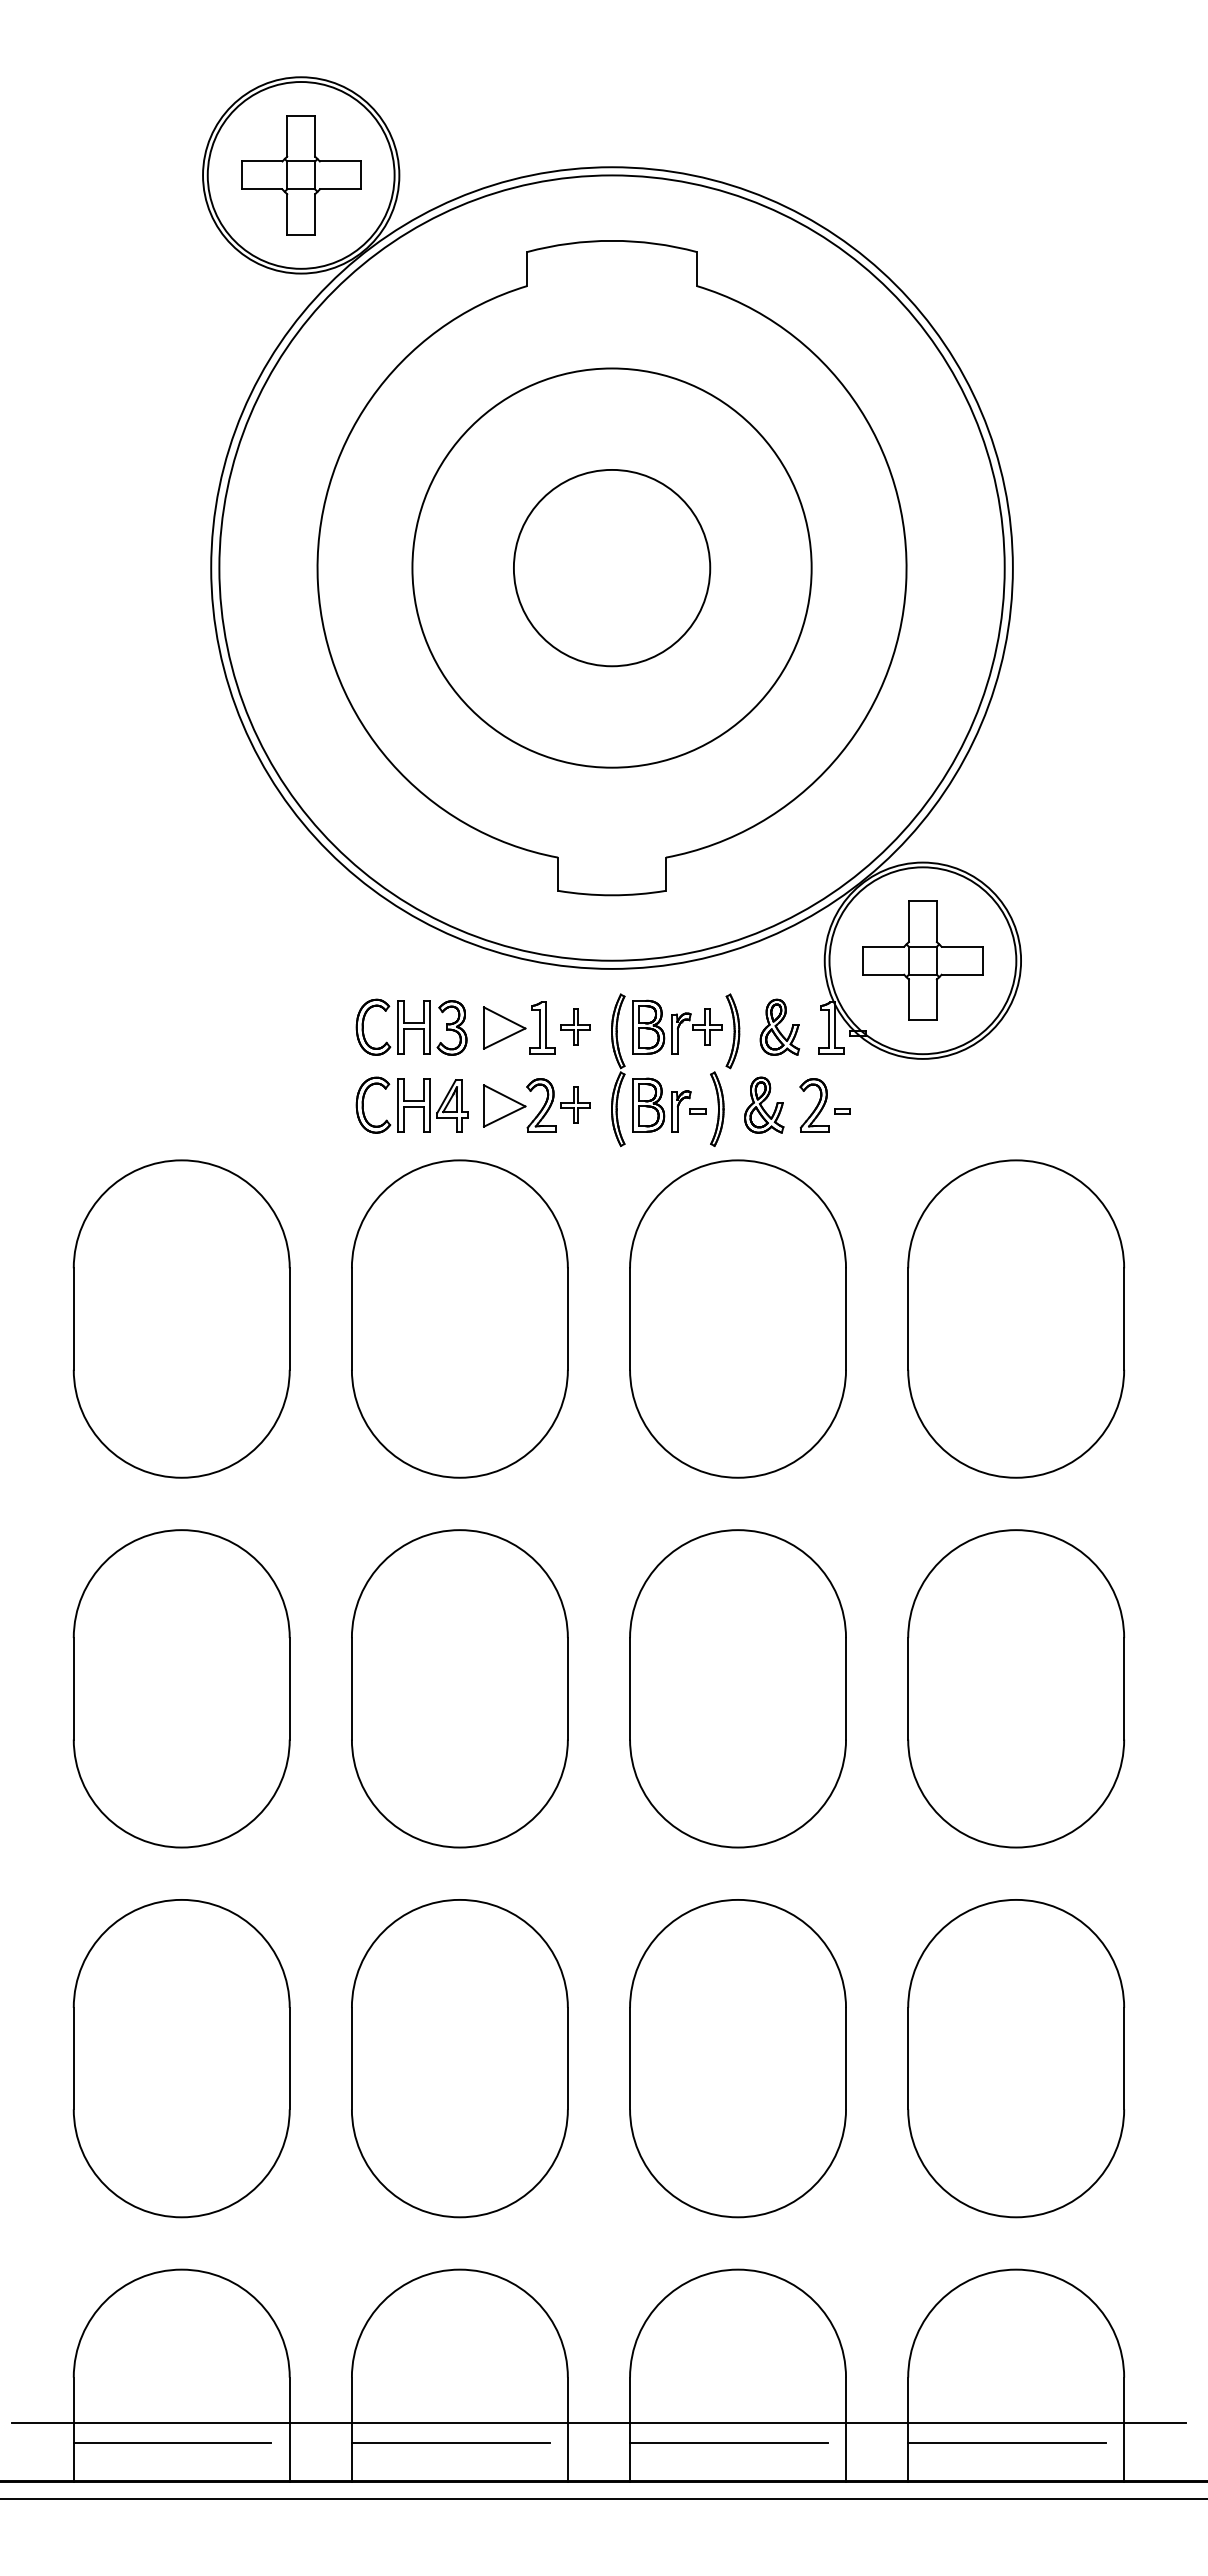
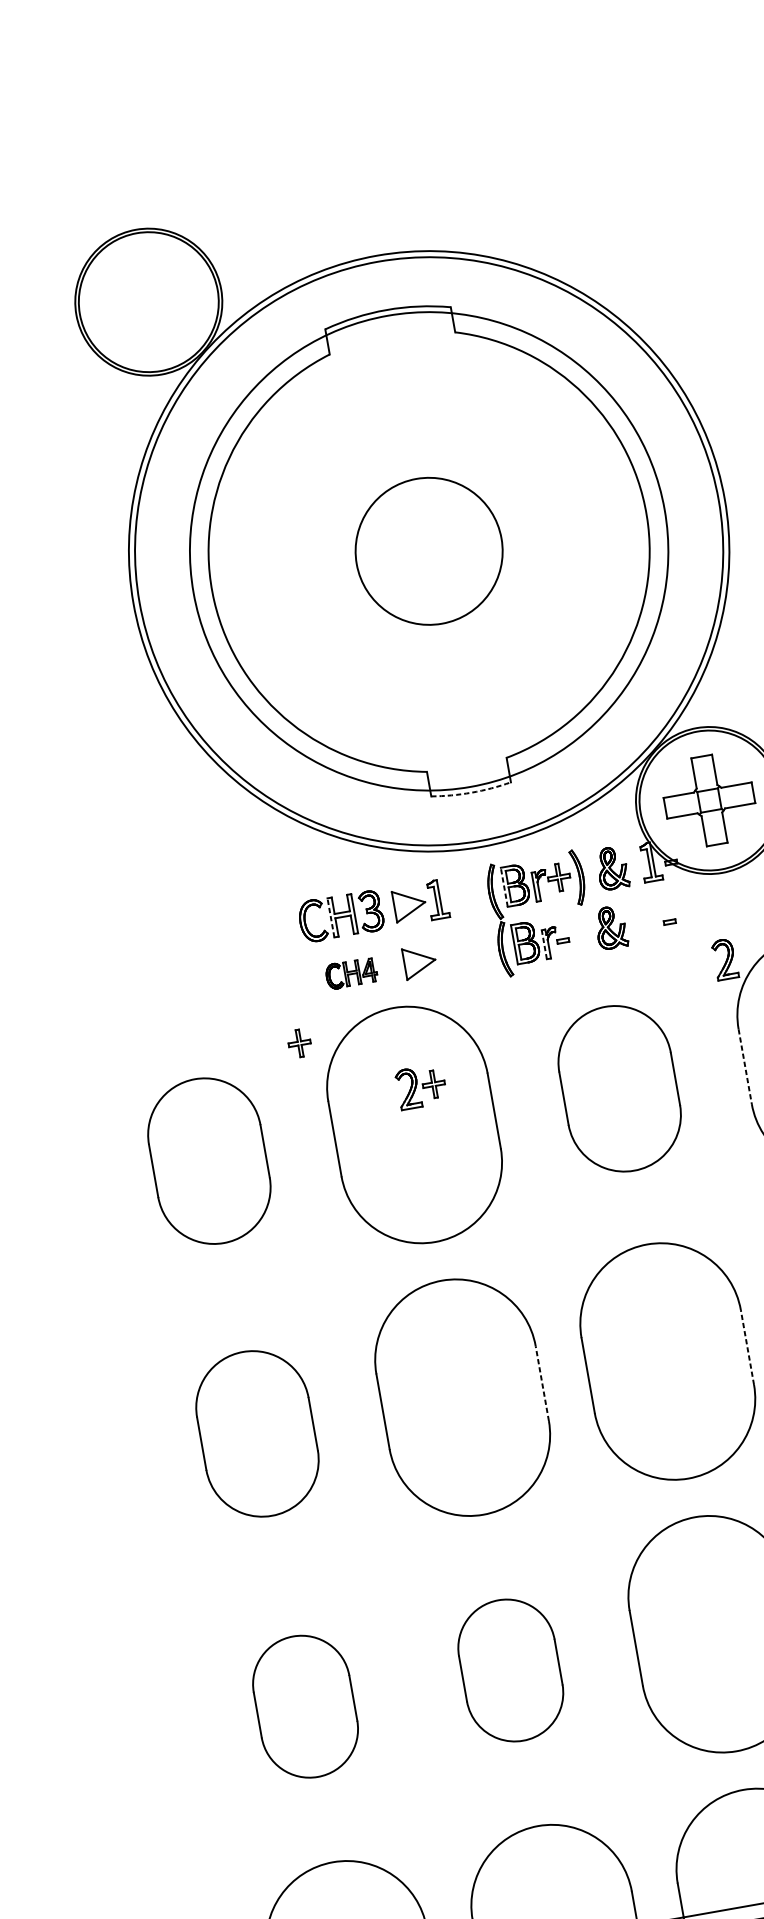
part: (301, 175) -> (149, 302), removed
circle: (611, 567) -> (428, 550), size x1.6
arc: (612, 895) -> (472, 792), solid -> dashed
part: (575, 1026) -> (299, 1042), moved
line: (397, 1027) -> (330, 918), solid -> dashed
line: (632, 1027) -> (503, 887), solid -> dashed
part: (411, 1104) -> (350, 973), size x0.6
part: (558, 1105) -> (421, 1086), moved
part: (814, 1105) -> (725, 959), moved
part: (717, 1108) -> (577, 936), removed
line: (672, 1112) -> (544, 945), solid -> dashed
part: (181, 1318) -> (209, 1160), size x0.7
part: (737, 1318) -> (619, 1088), size x0.7
line: (908, 1319) -> (745, 1066), solid -> dashed
part: (181, 1688) -> (257, 1433), size x0.7
line: (567, 1688) -> (541, 1383), solid -> dashed
line: (846, 1688) -> (747, 1347), solid -> dashed
part: (181, 2058) -> (305, 1706), size x0.6
part: (459, 2058) -> (510, 1670), size x0.6

